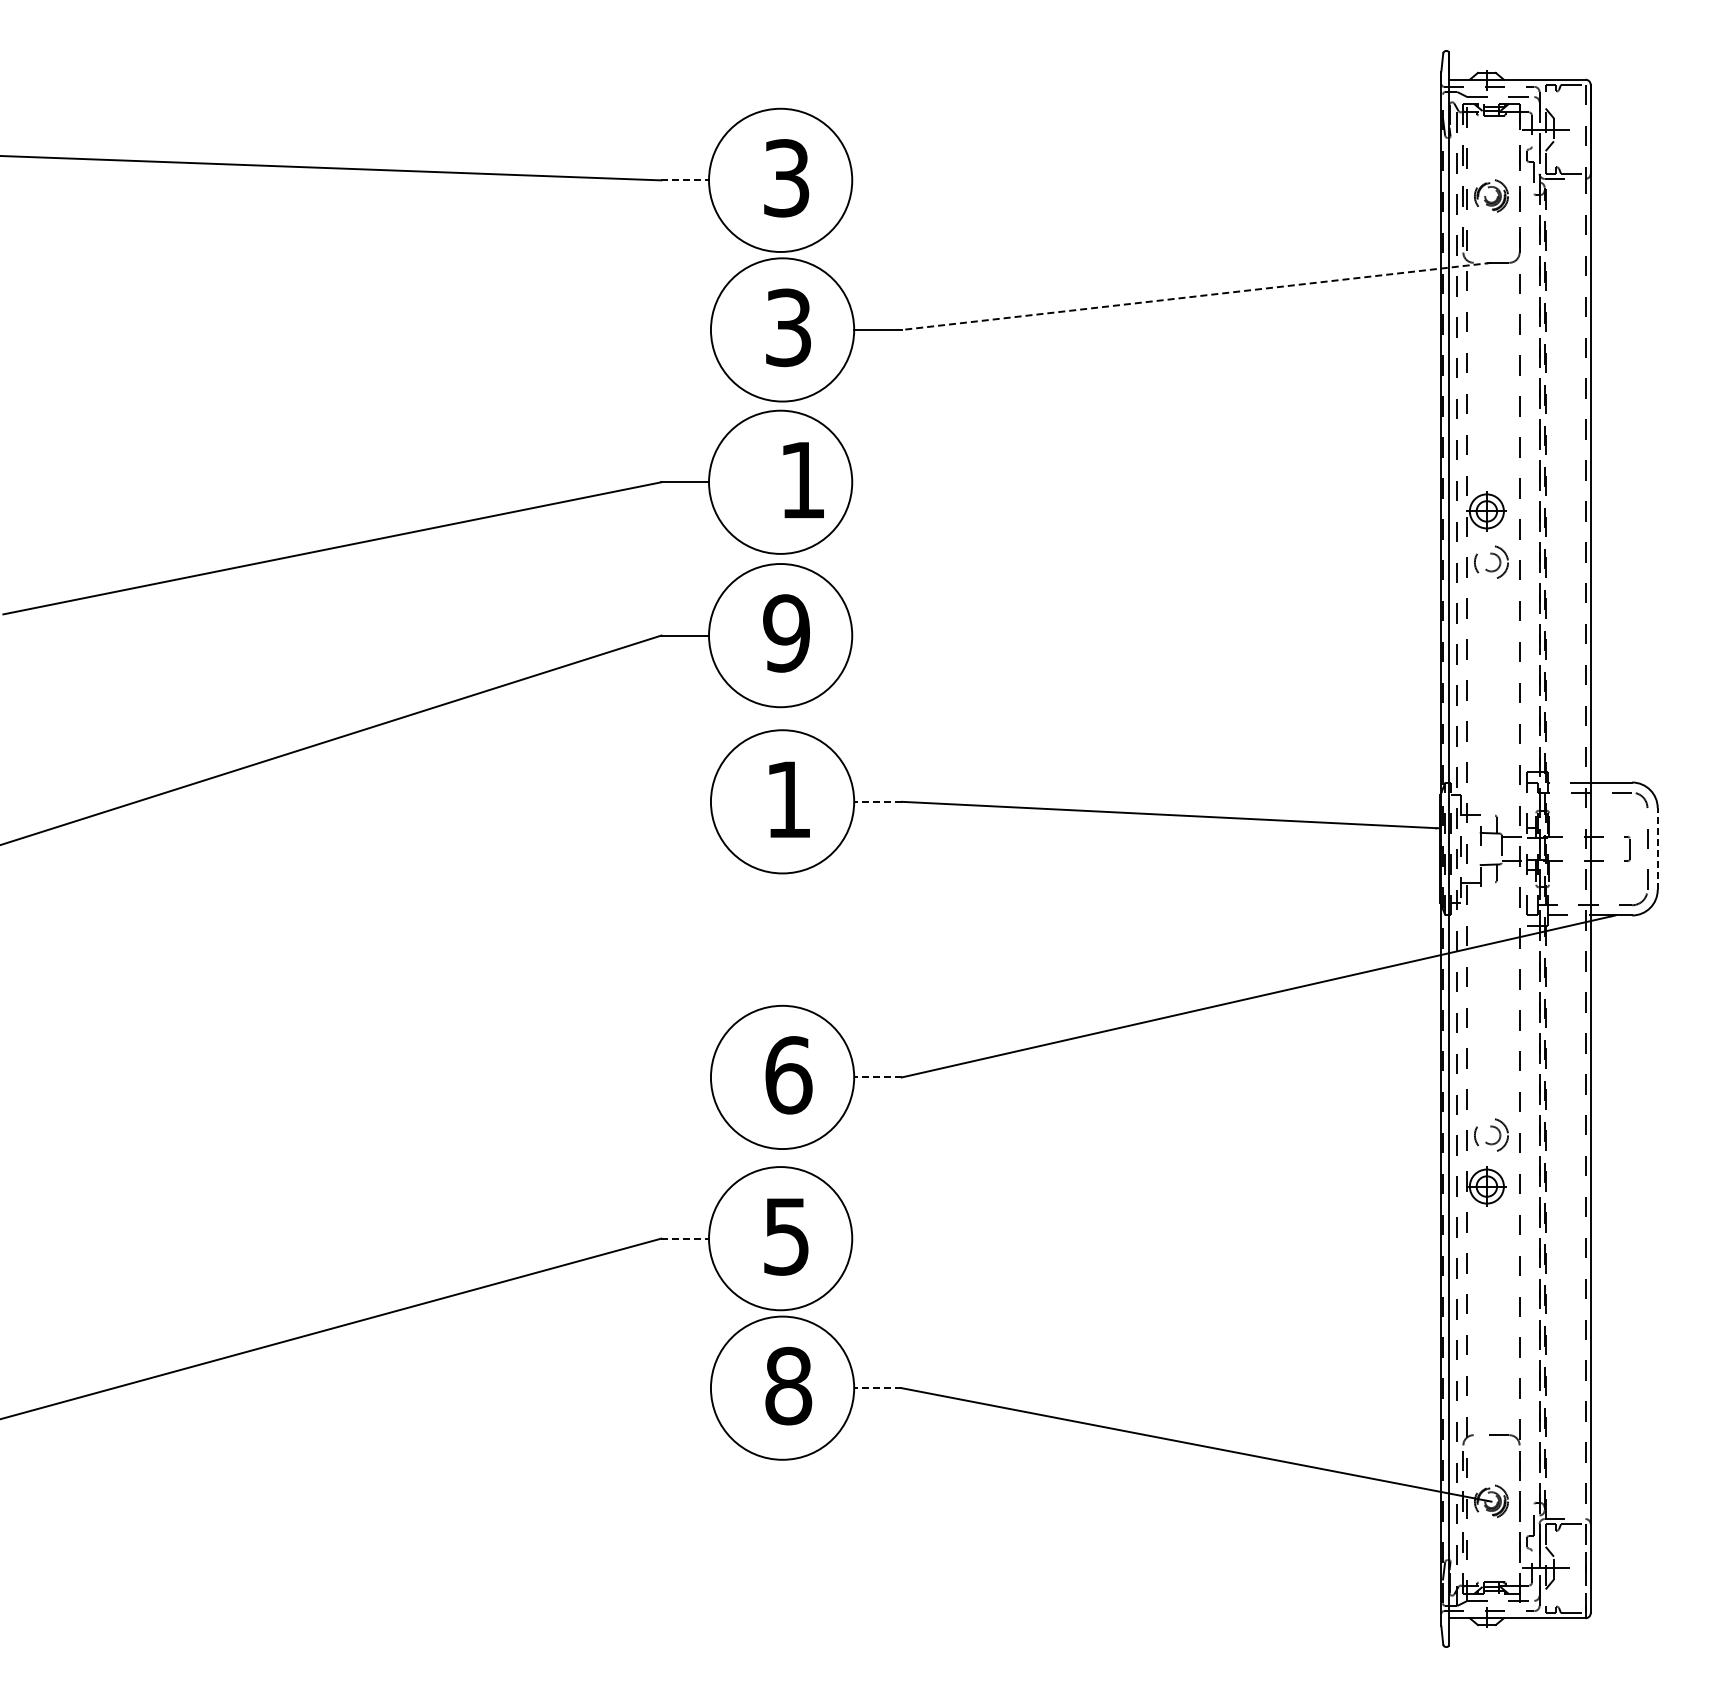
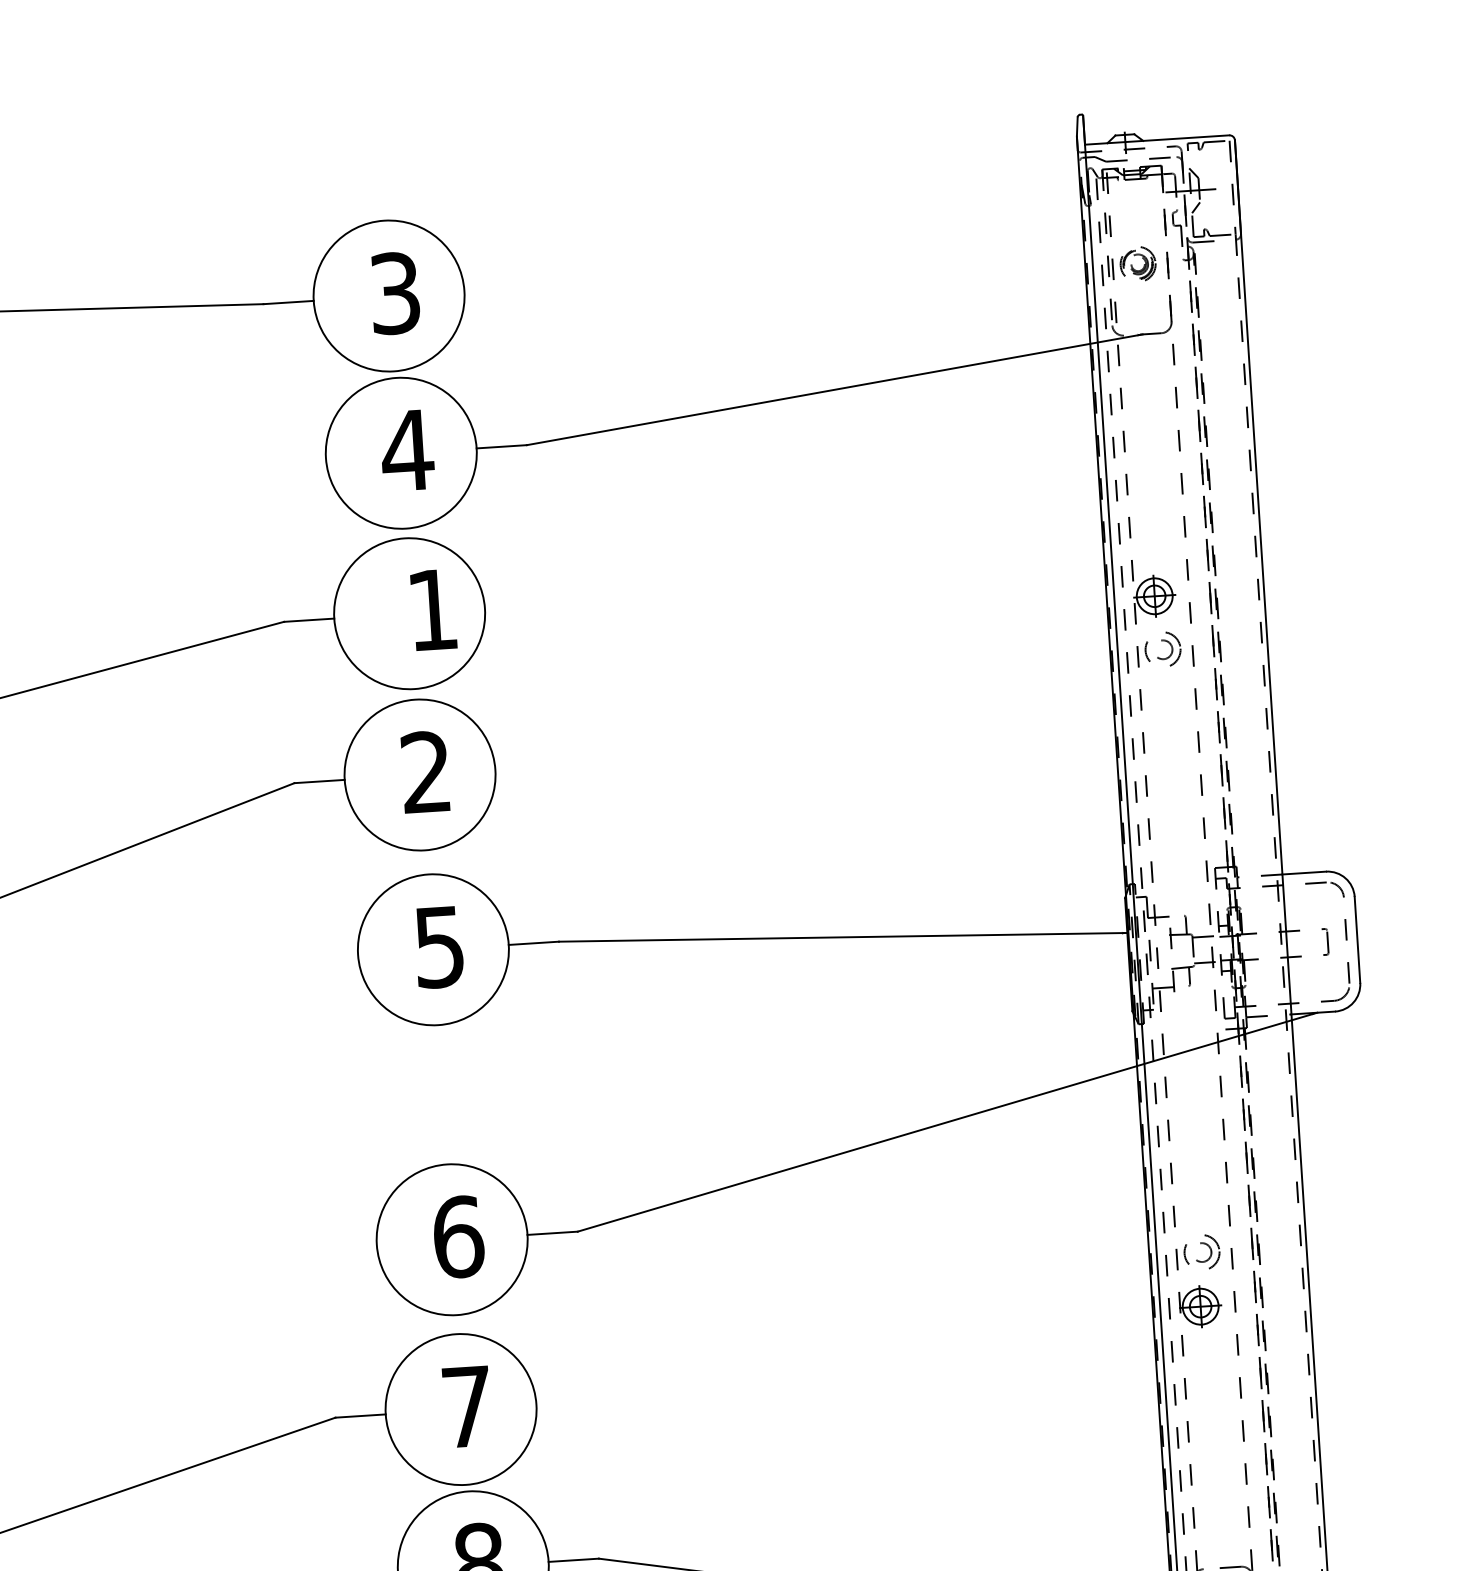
line: (685, 180) -> (289, 302), dashed -> solid
line: (1196, 296) -> (834, 389), dashed -> solid
text: (788, 327) -> (407, 450), 3 -> 4
text: (786, 633) -> (426, 772), 9 -> 2
text: (788, 799) -> (439, 946), 1 -> 5
line: (878, 801) -> (534, 942), dashed -> solid
line: (1657, 849) -> (1357, 940), dashed -> solid
line: (878, 1077) -> (553, 1233), dashed -> solid
text: (786, 1236) -> (467, 1406), 5 -> 7
line: (685, 1238) -> (360, 1415), dashed -> solid
line: (878, 1388) -> (574, 1560), dashed -> solid

